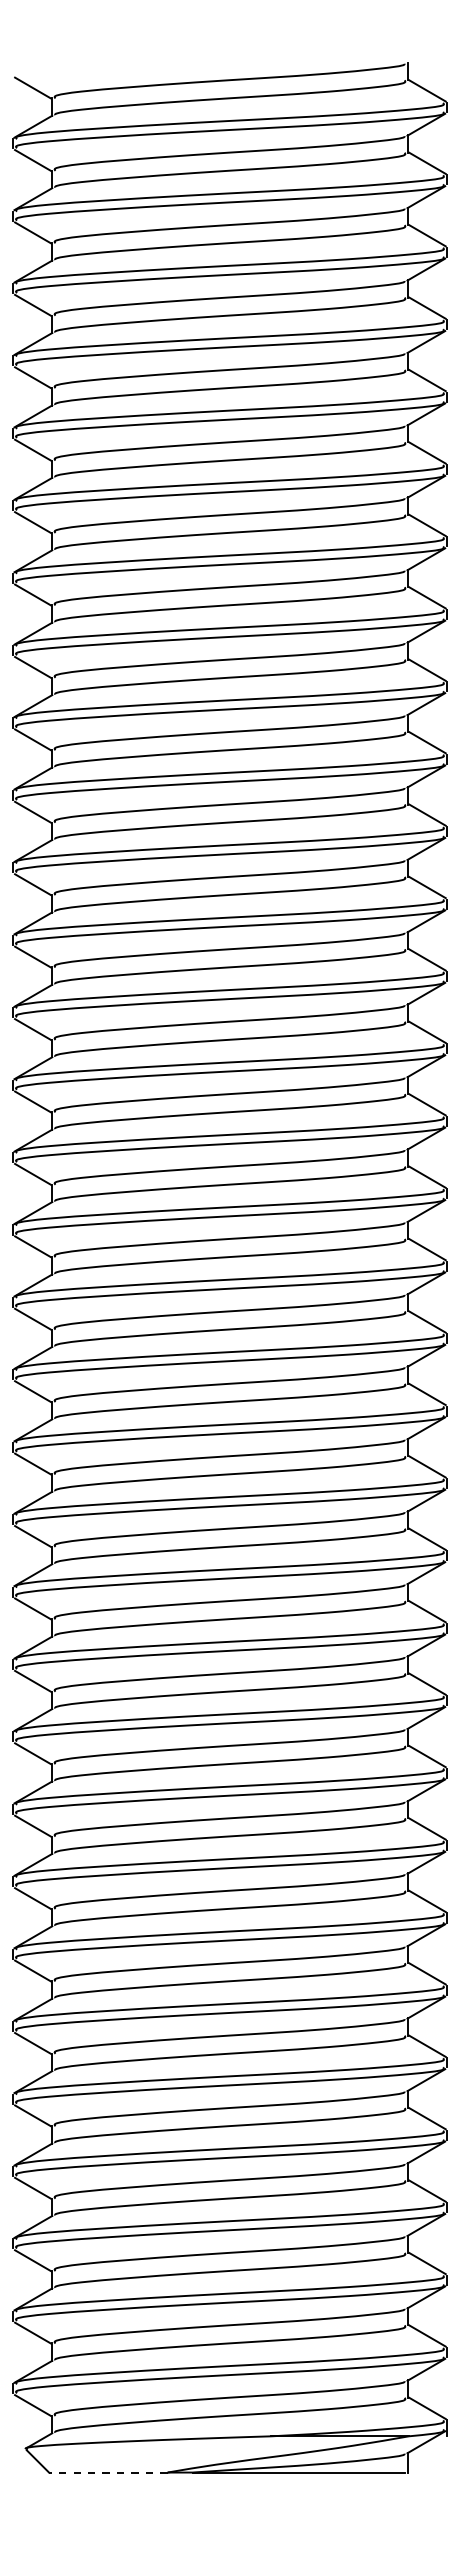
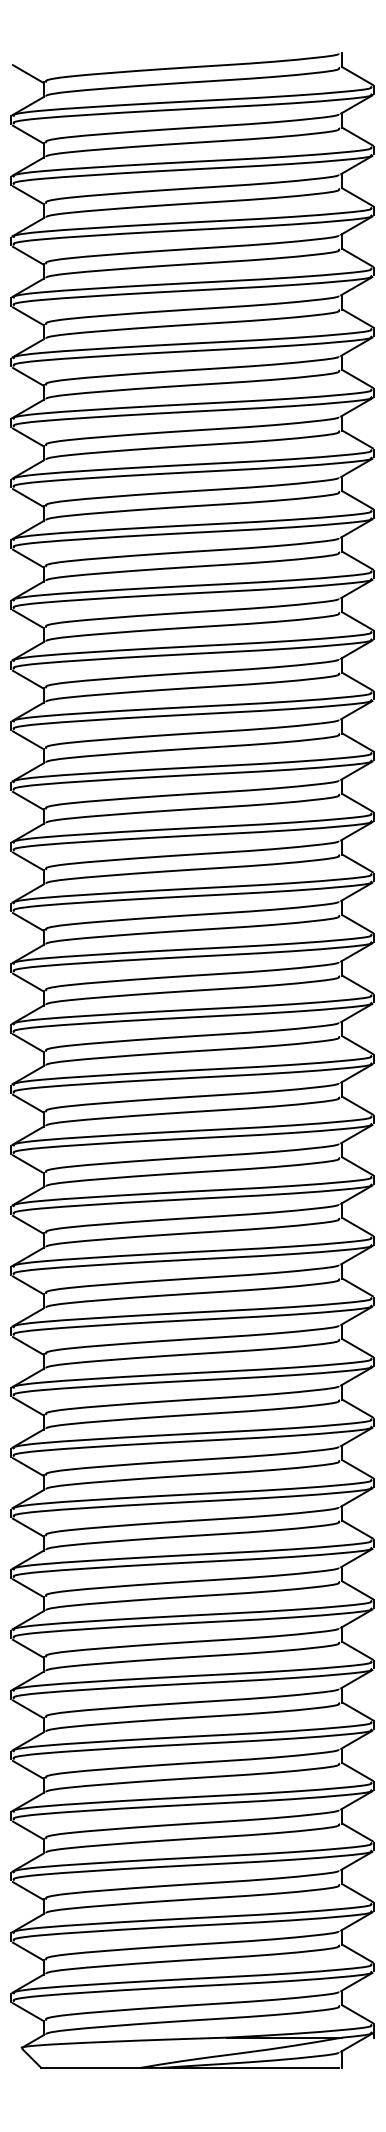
line: (107, 2472) -> (90, 2067), dashed -> solid

